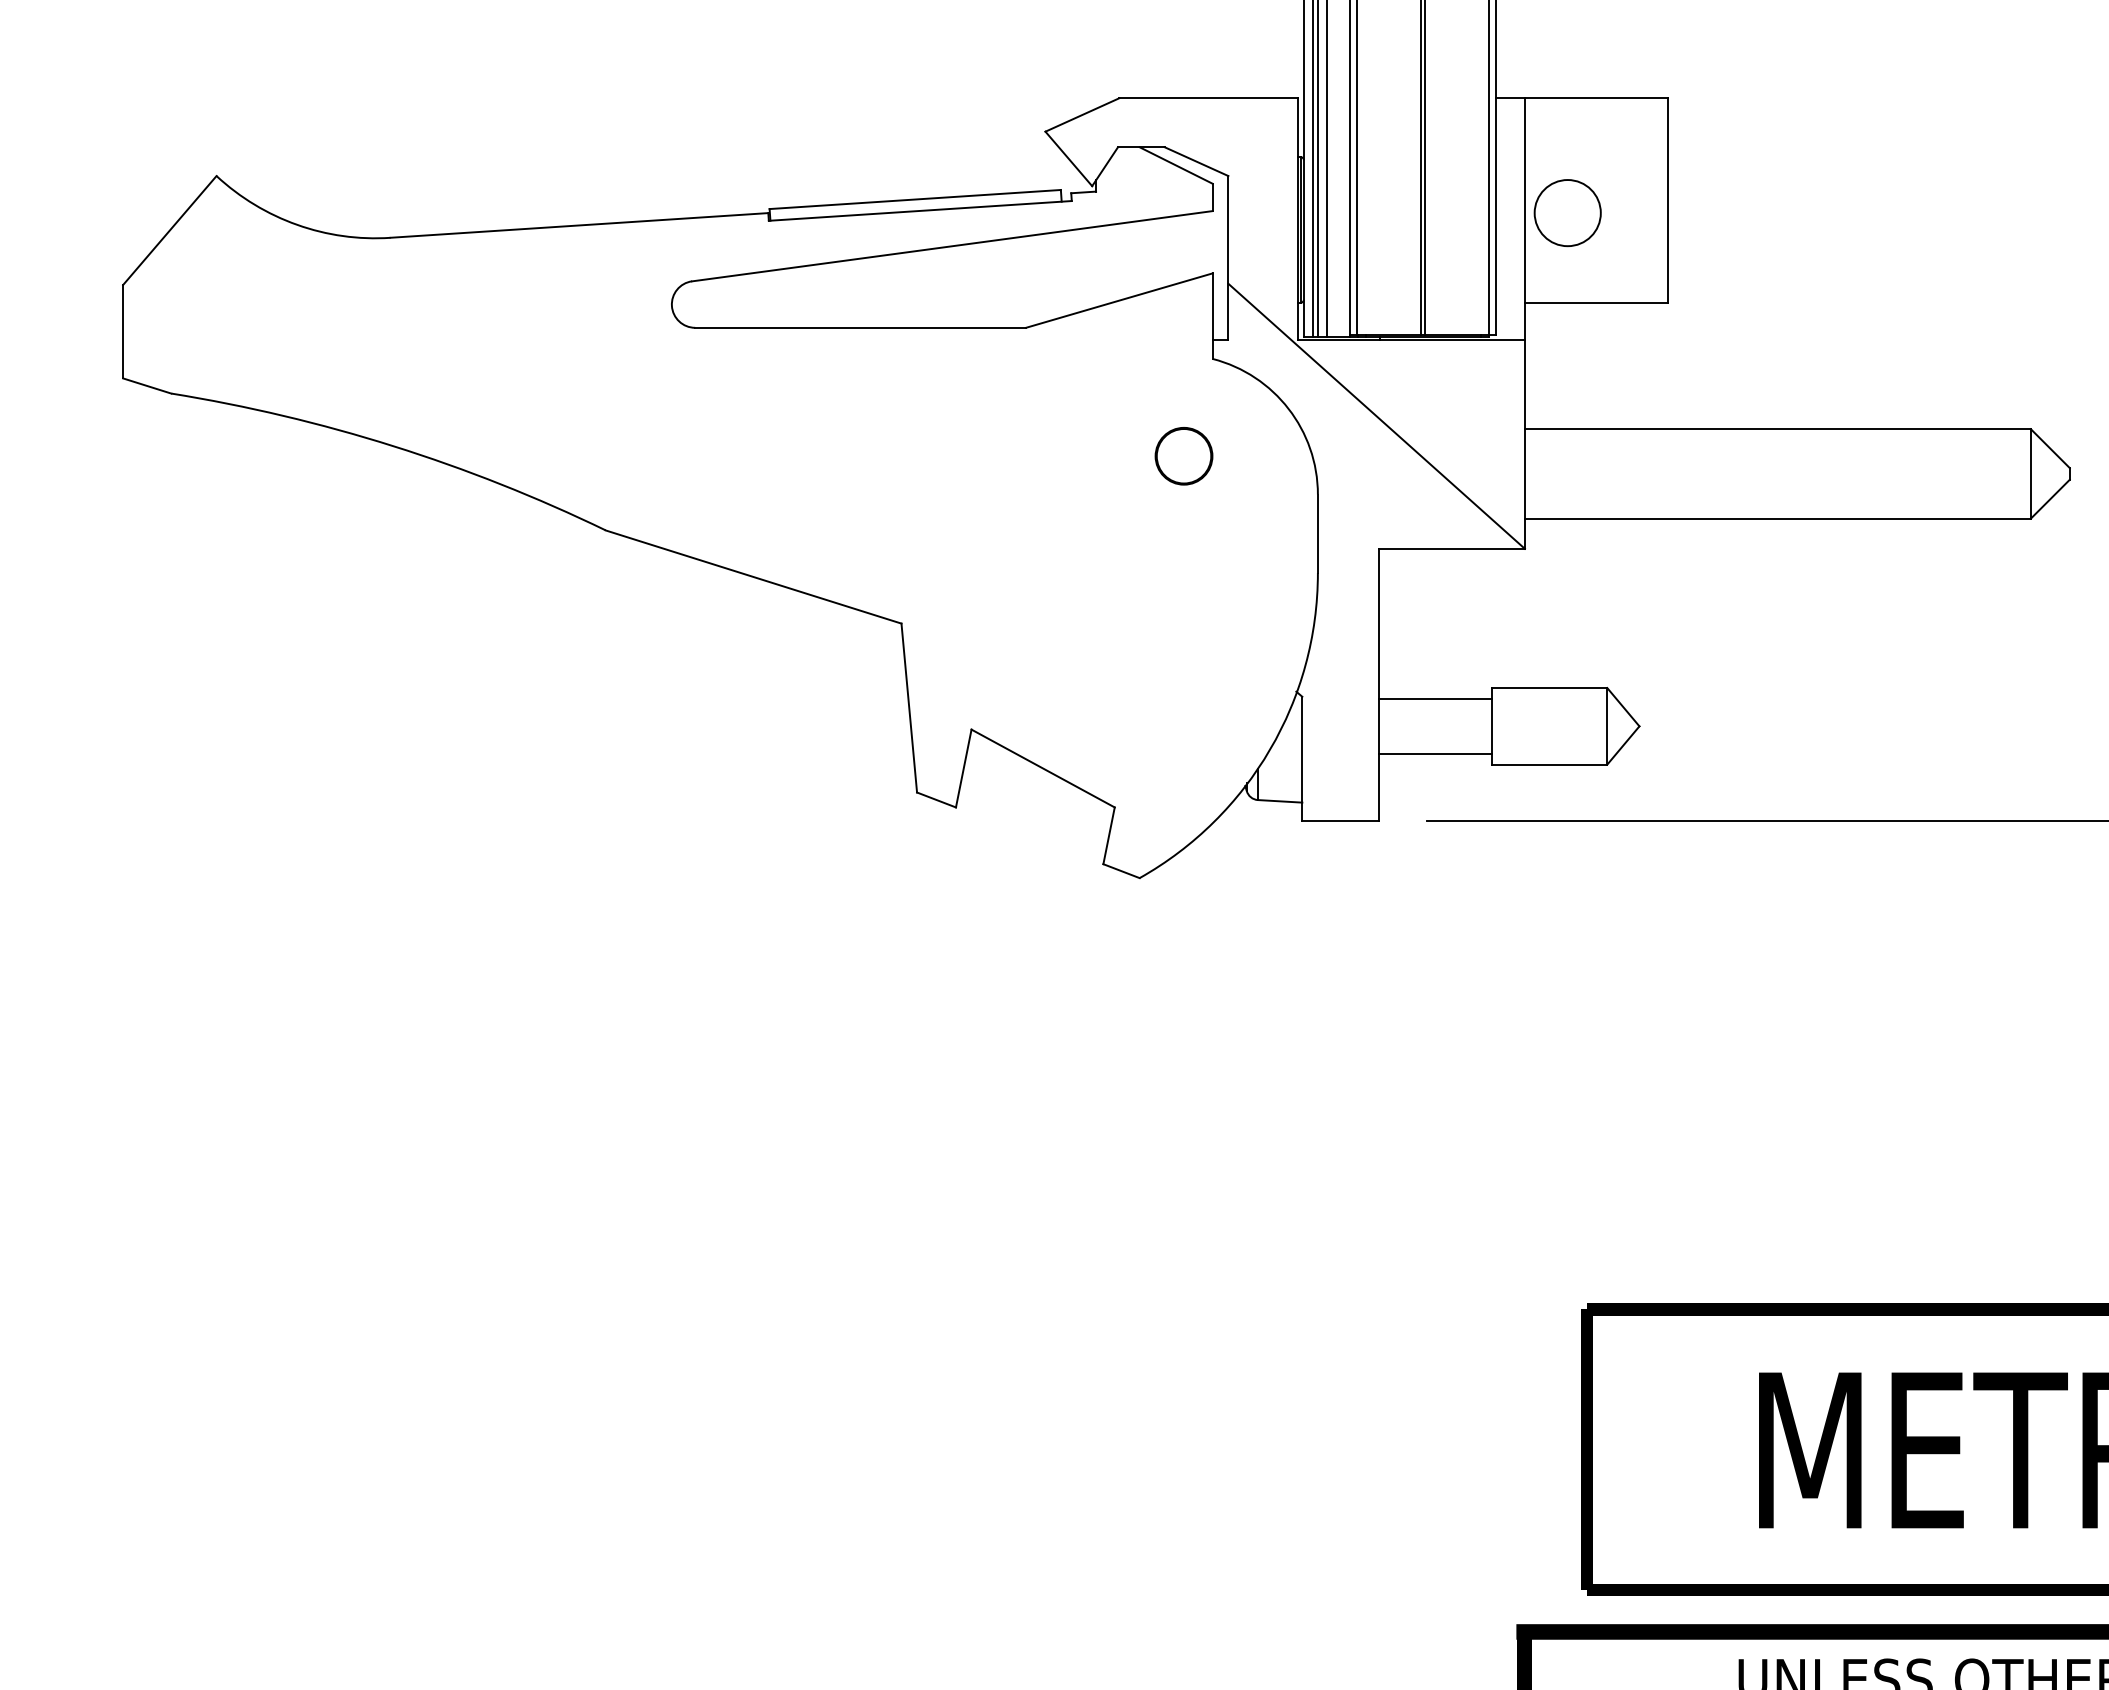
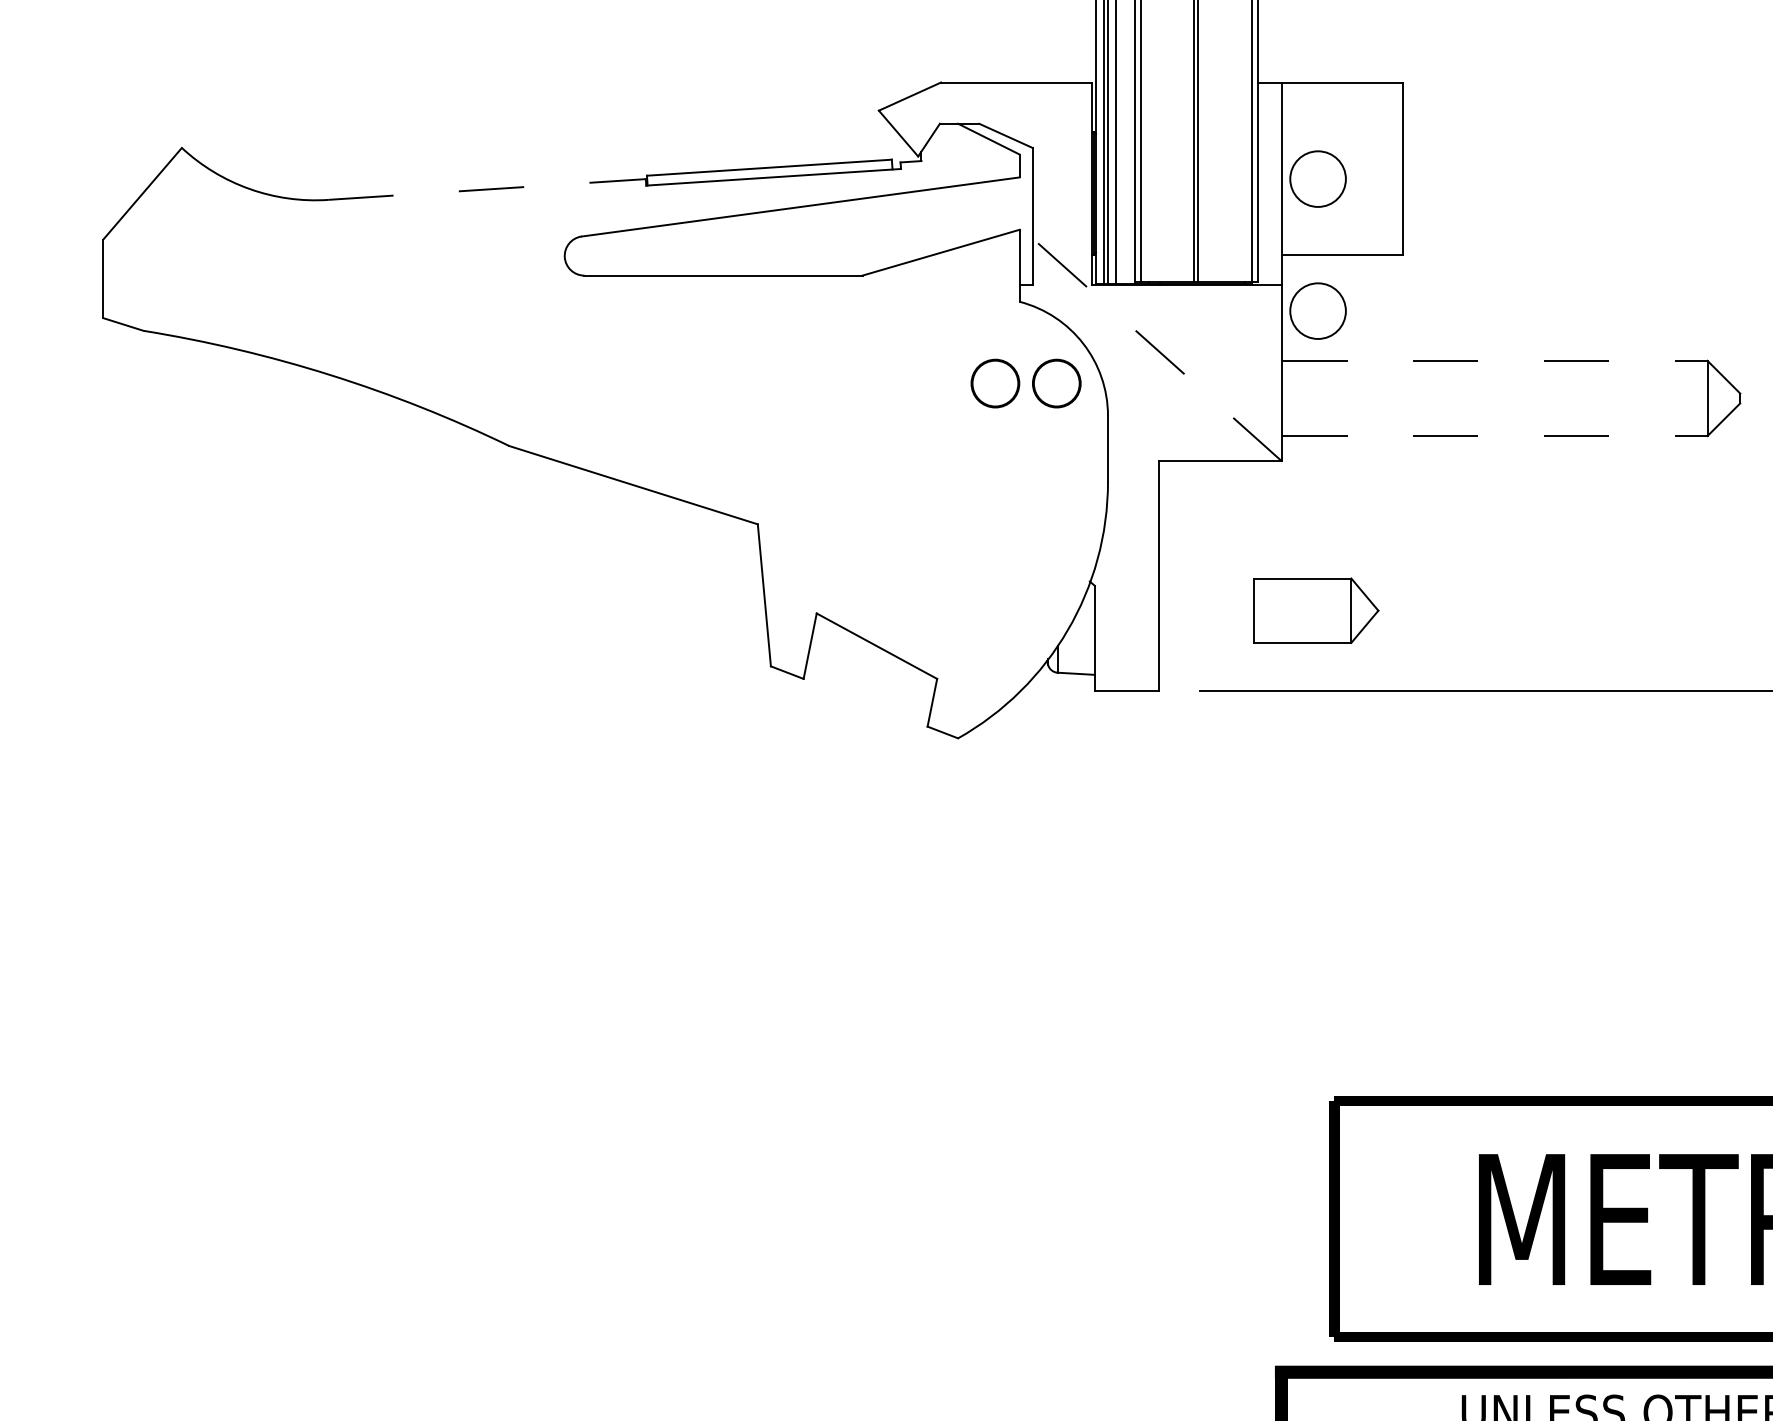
line: (579, 225) -> (487, 189), solid -> dashed
circle: (1567, 370) -> (1317, 311), added
line: (1376, 416) -> (1157, 350), solid -> dashed
line: (1777, 429) -> (1494, 361), solid -> dashed
part: (1256, 456) -> (1056, 383), added
line: (1777, 518) -> (1494, 435), solid -> dashed
line: (1435, 699) -> (1206, 588), removed
line: (1435, 753) -> (1206, 633), removed

